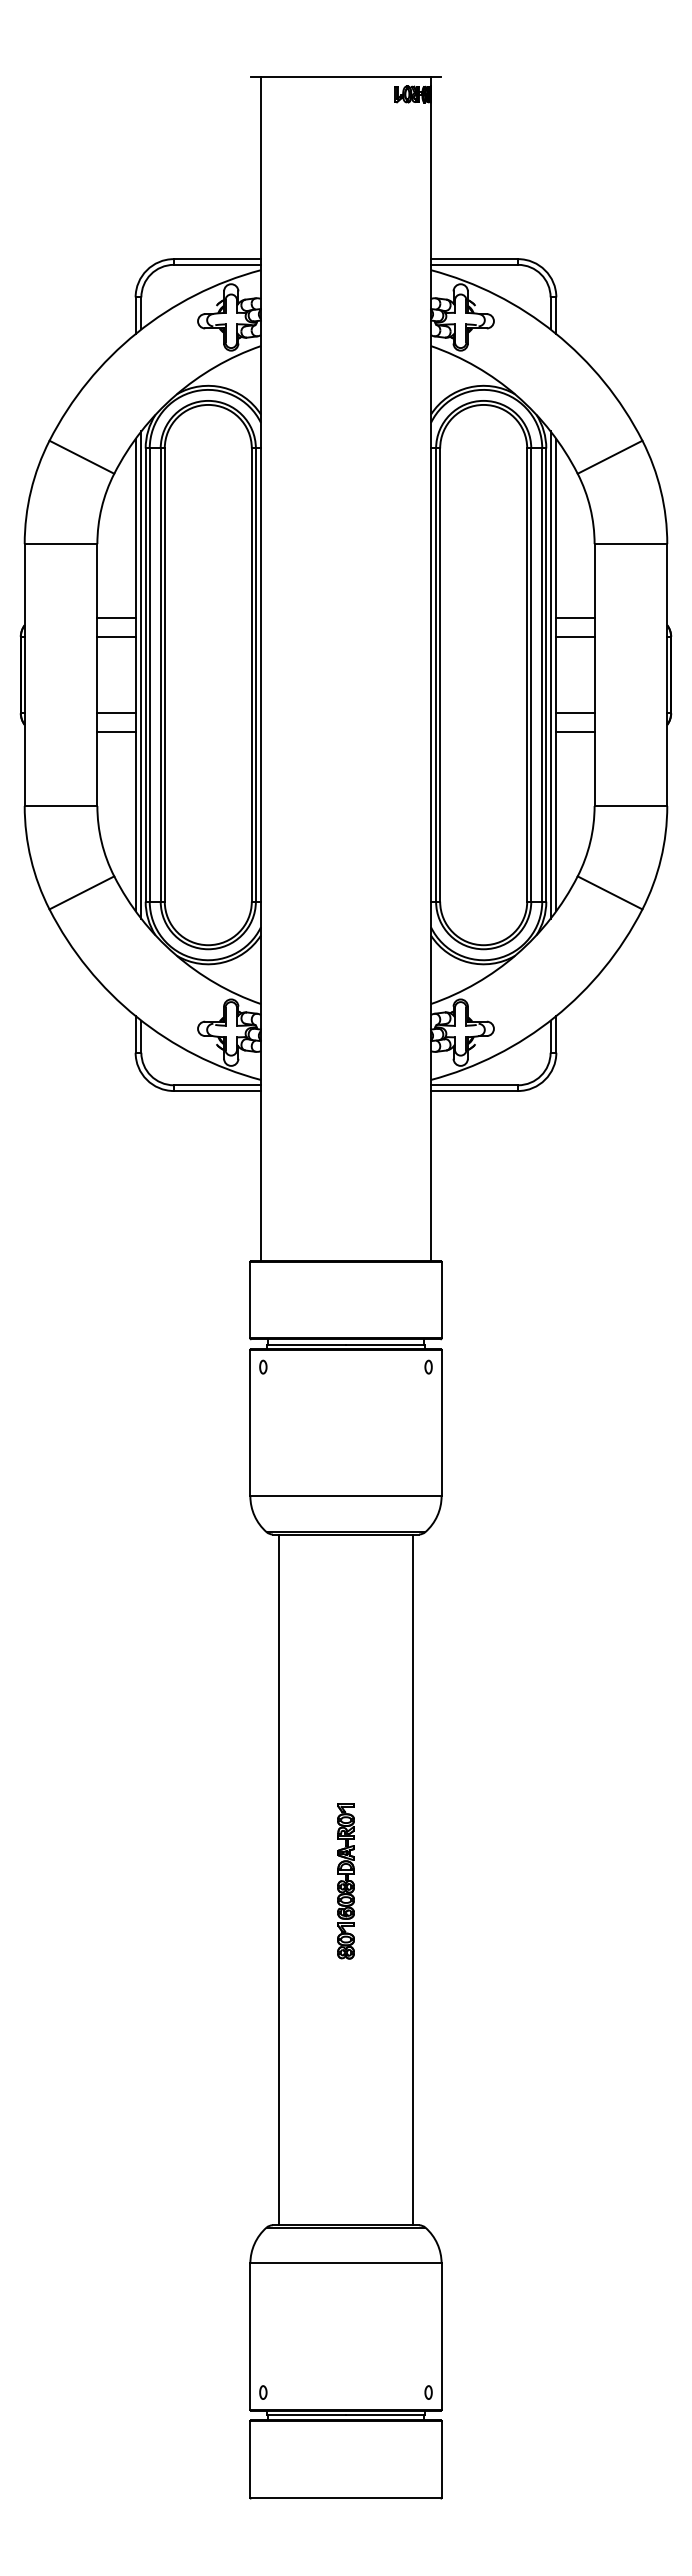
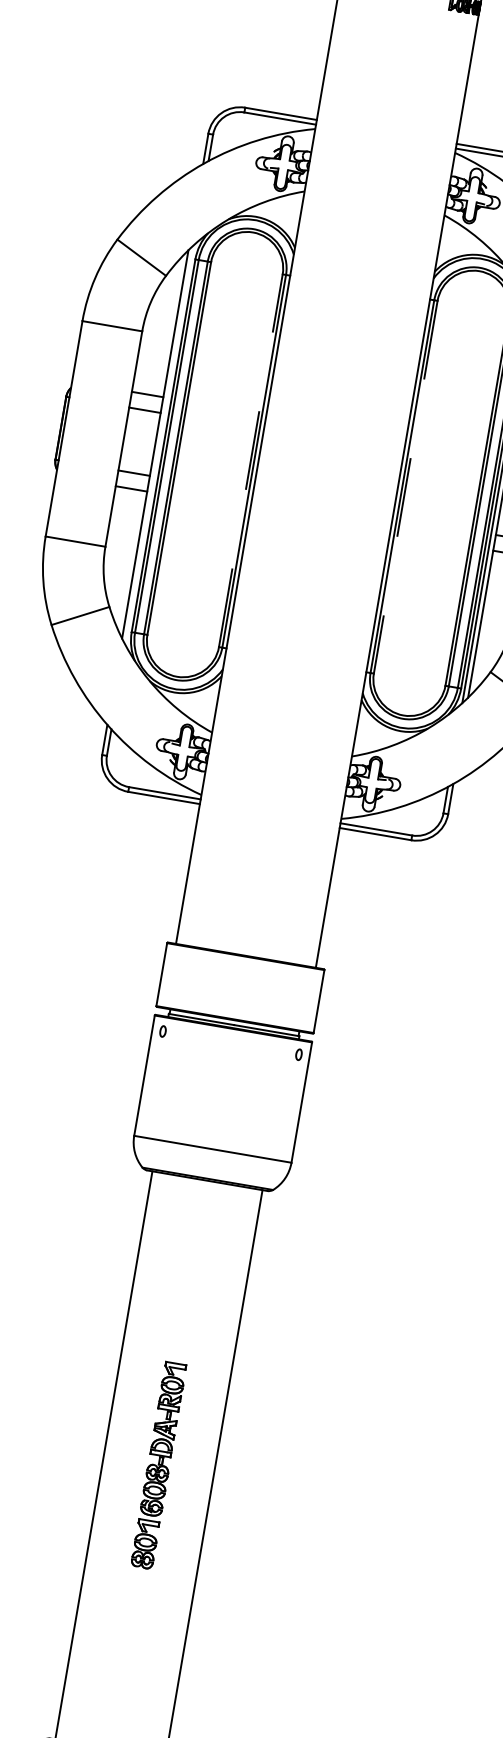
line: (141, 674) -> (160, 444), removed
line: (251, 675) -> (250, 461), solid -> dashed
line: (440, 675) -> (405, 487), solid -> dashed
part: (345, 1881) -> (158, 1466), size x1.6

